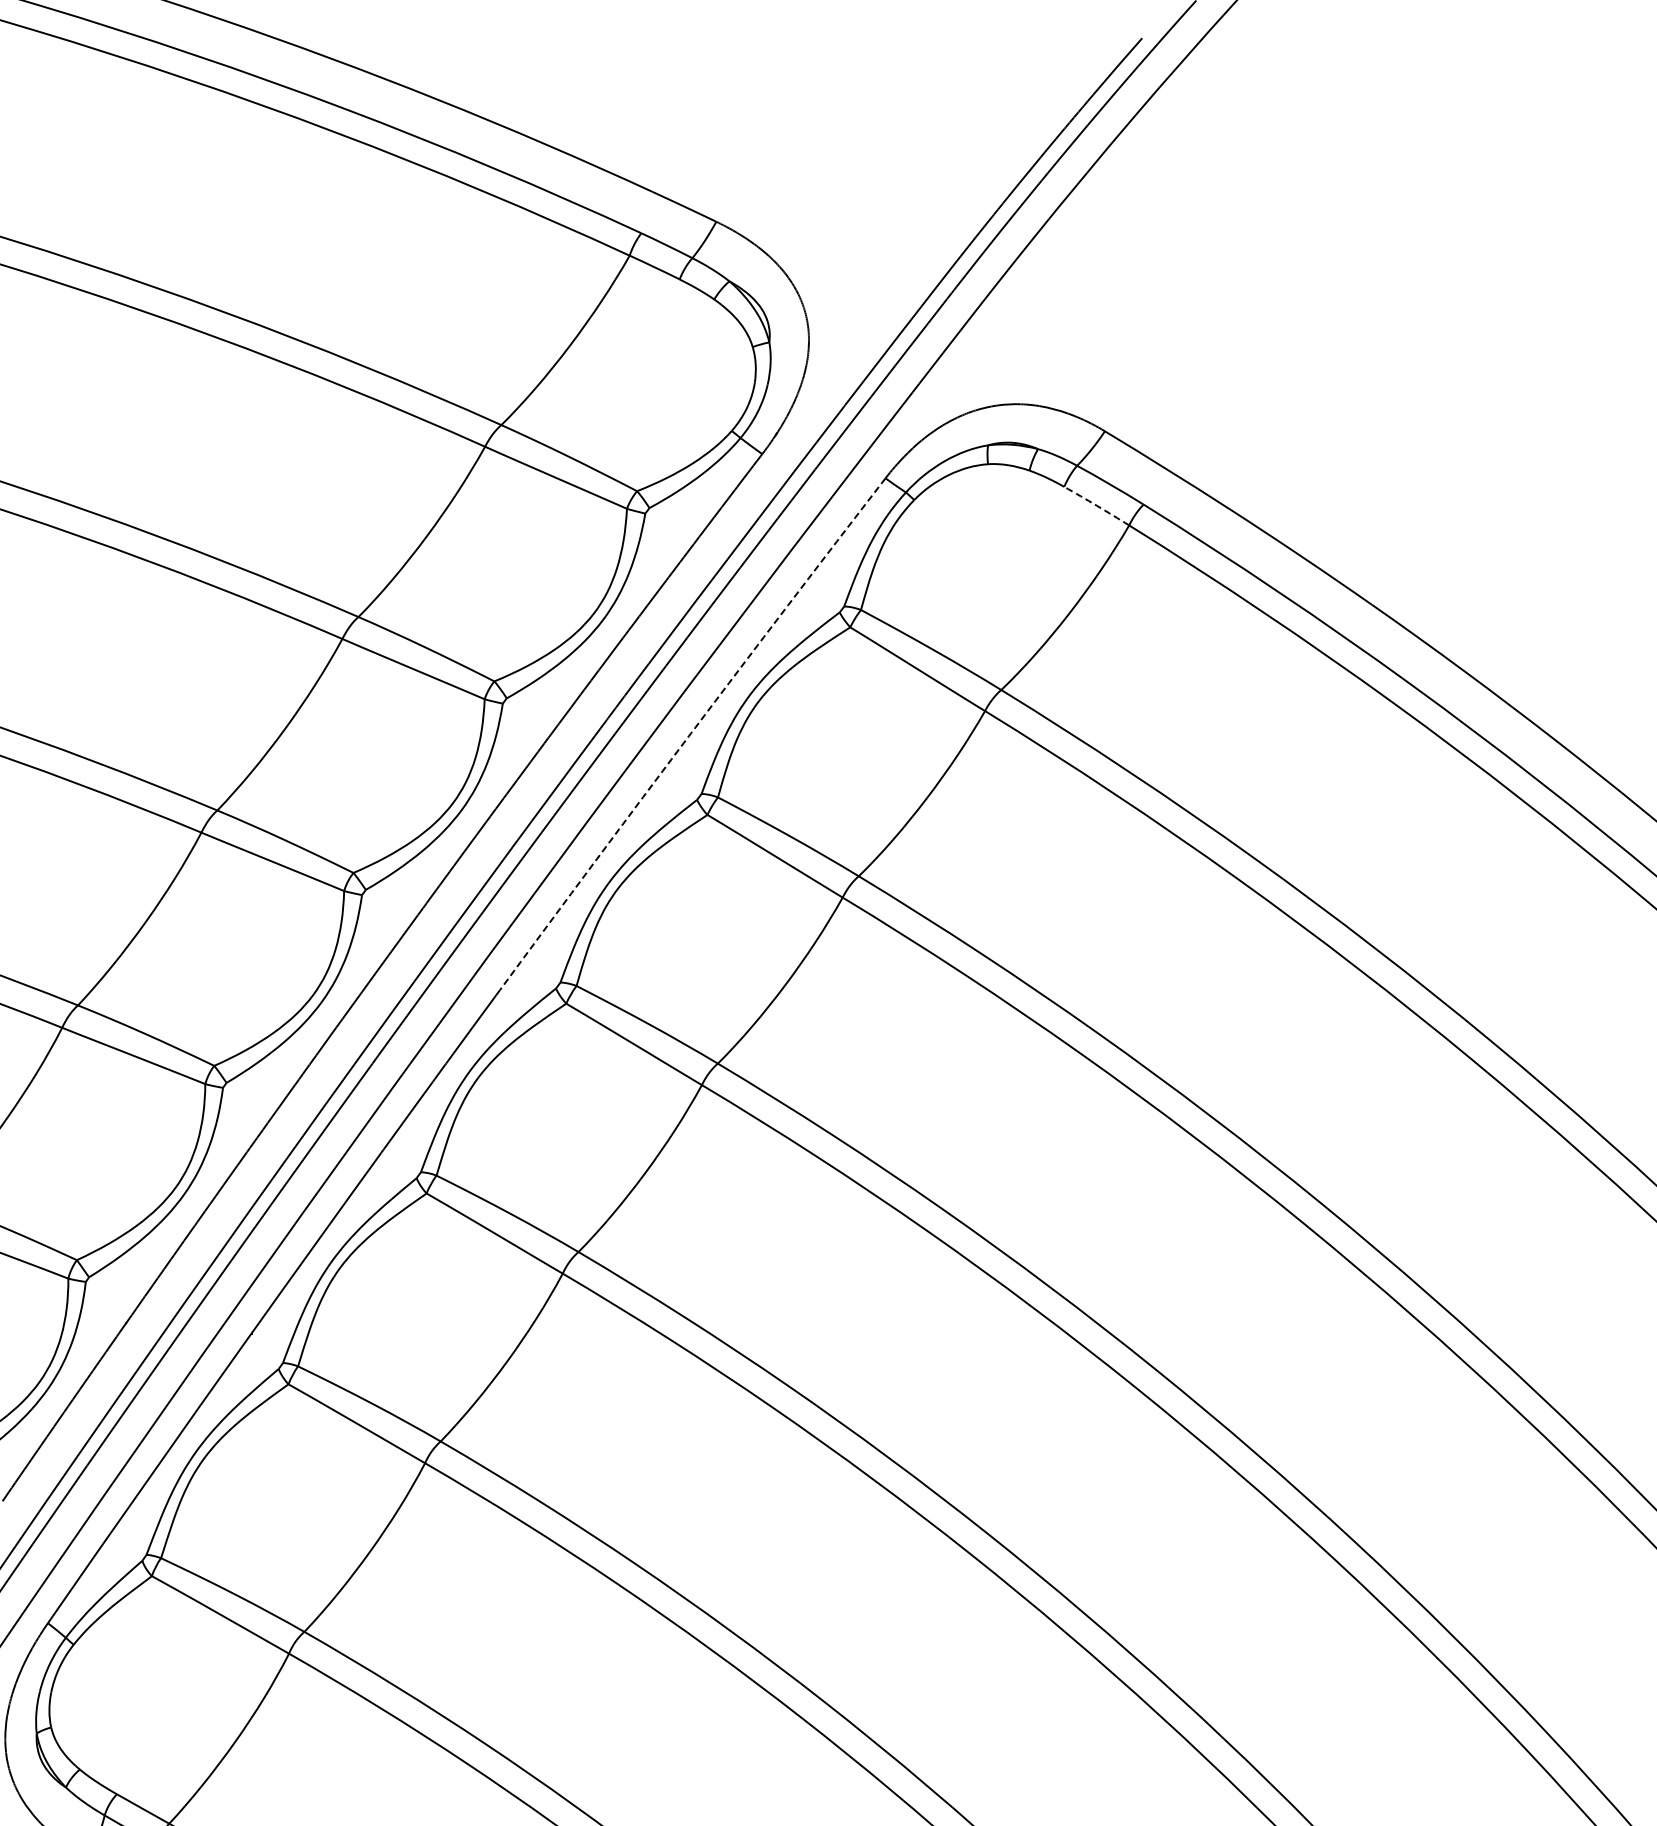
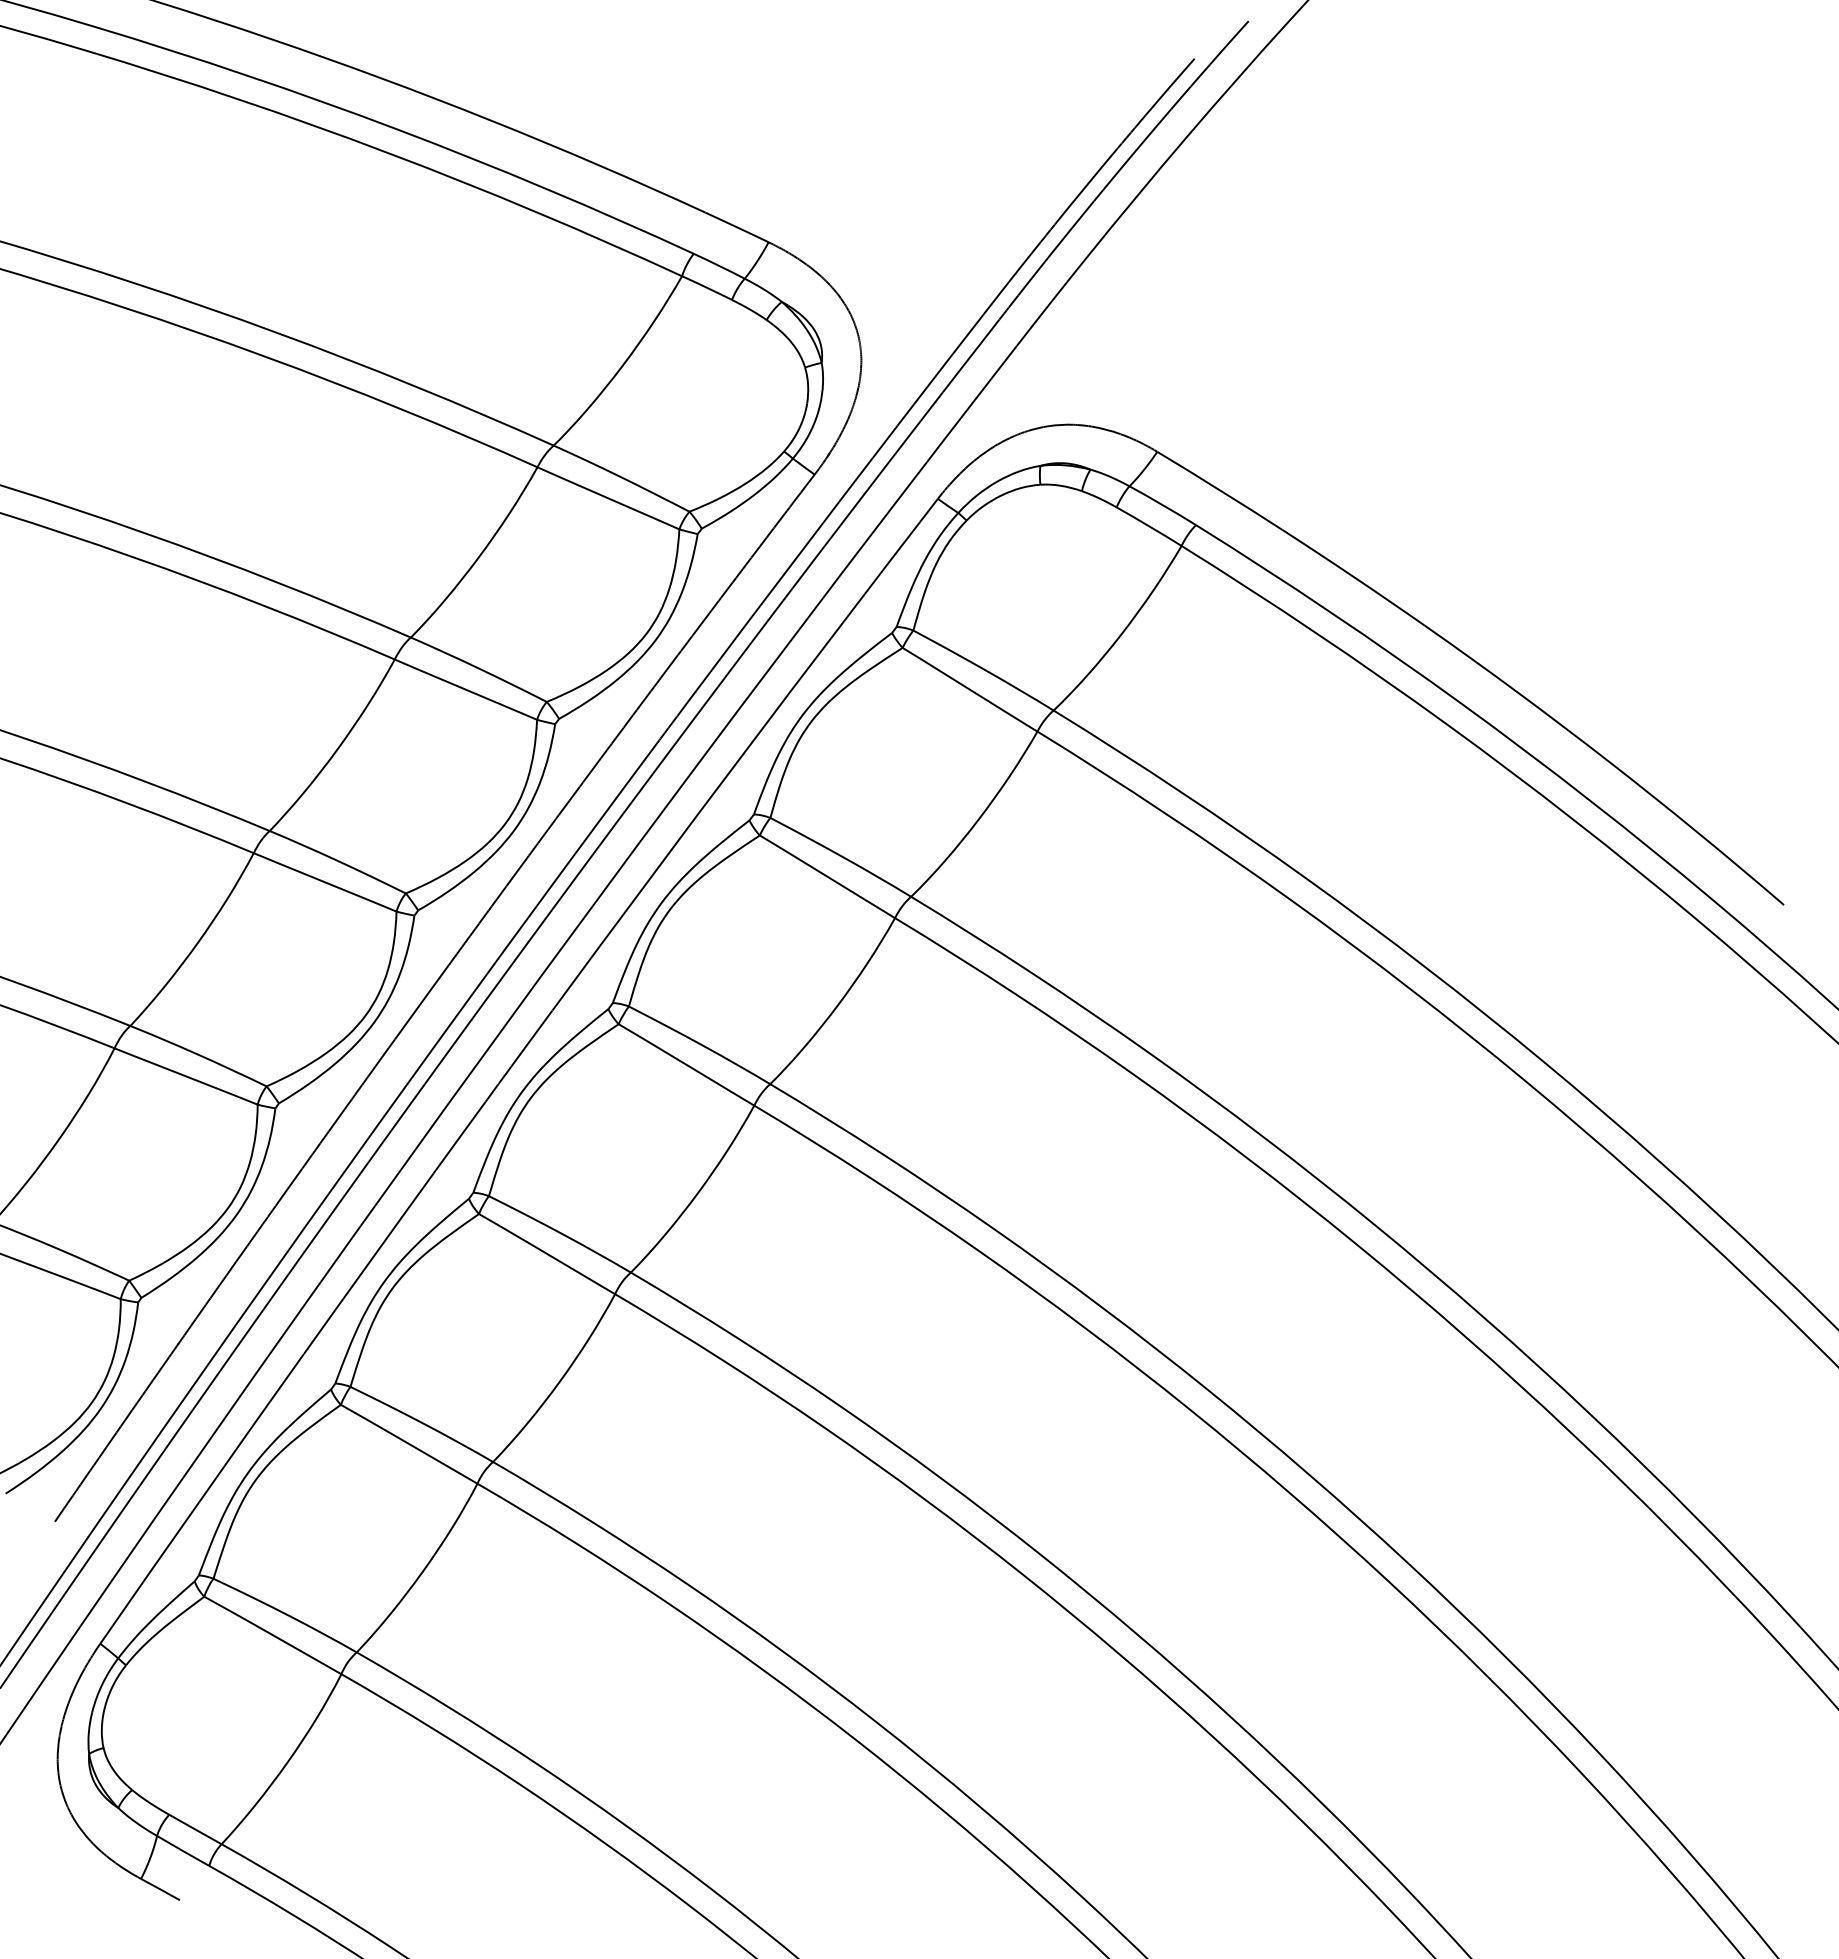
arc: (1097, 505) -> (1149, 526), dashed -> solid
arc: (691, 732) -> (743, 753), dashed -> solid

